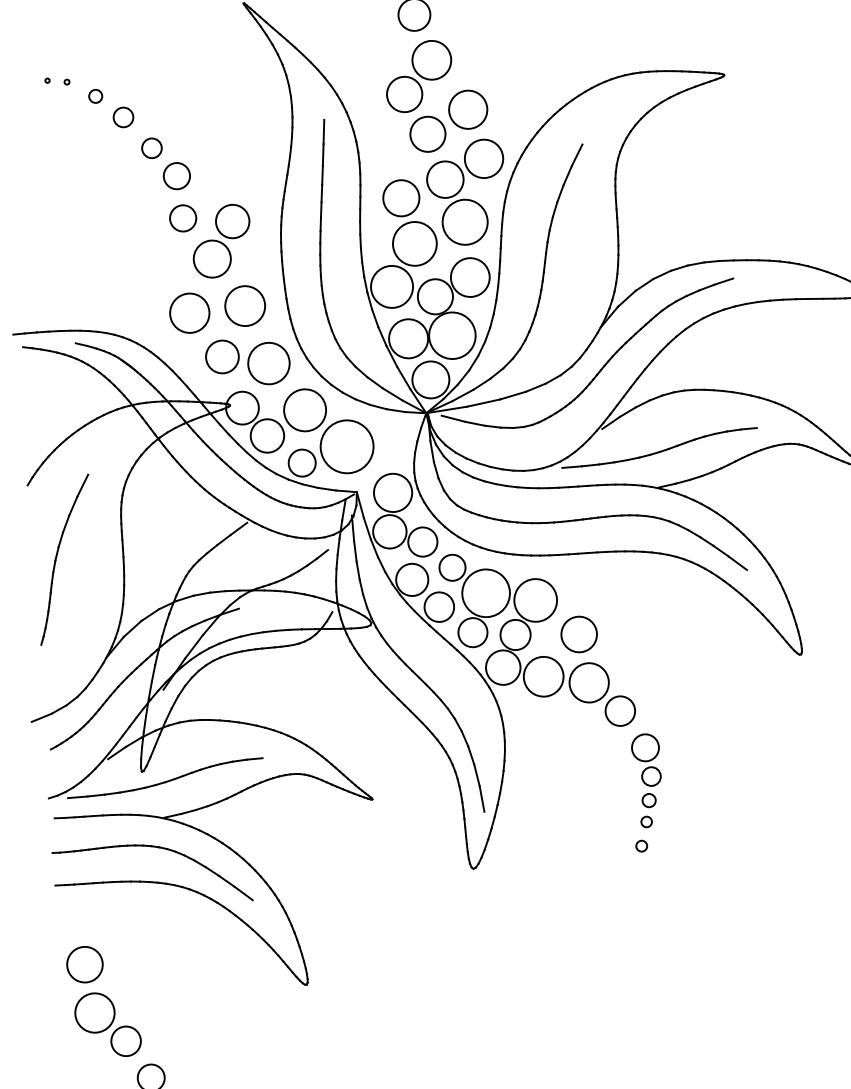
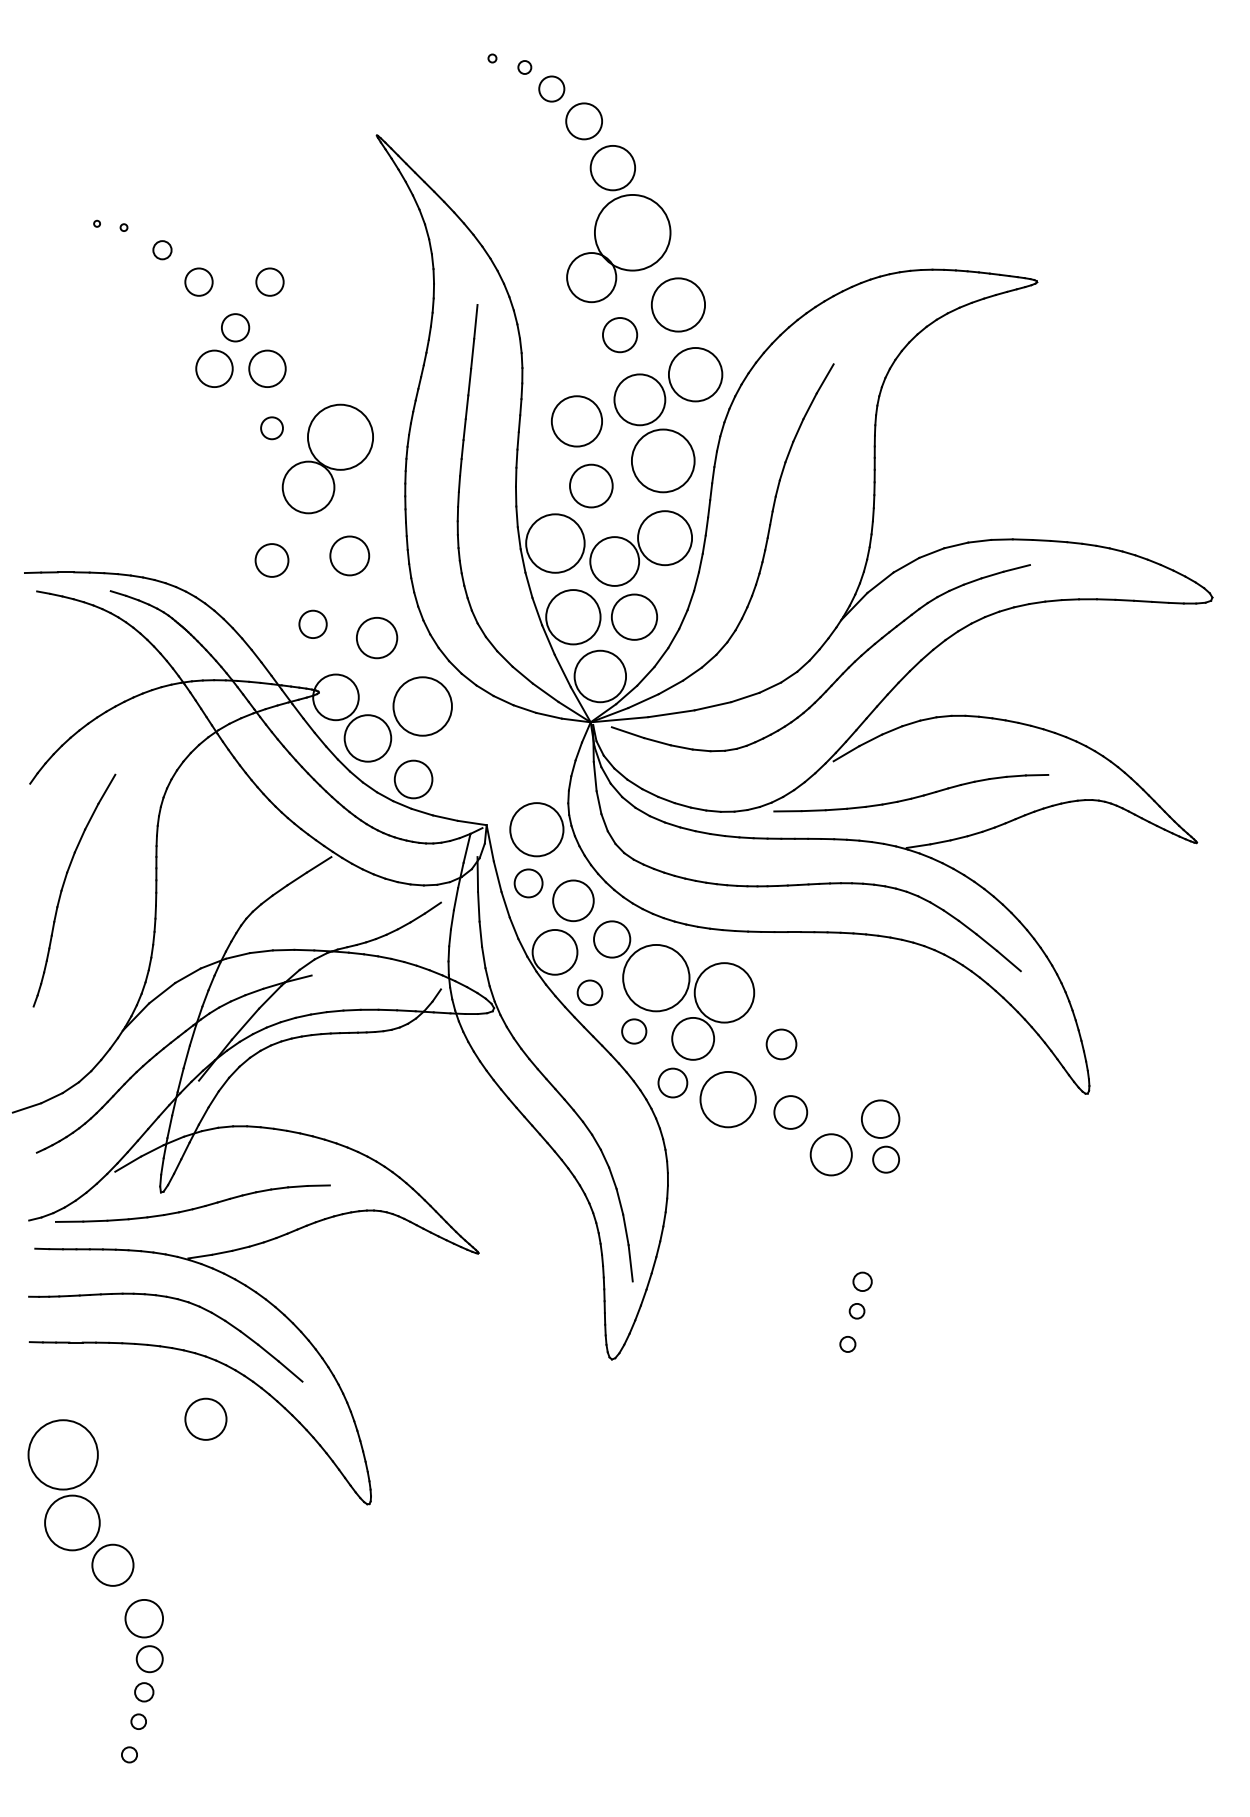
circle: (431, 60) -> (632, 232), size x1.4
circle: (173, 113) -> (269, 281), added
circle: (427, 133) -> (619, 334), size x0.7
circle: (138, 178) -> (214, 368), added
circle: (182, 218) -> (271, 428), size x0.6
circle: (232, 221) -> (340, 437), size x1.4
circle: (414, 243) -> (590, 485), size x0.7
circle: (245, 305) -> (349, 555), size x0.7
circle: (189, 313) -> (271, 560), size x0.6
circle: (452, 335) -> (634, 616), size x0.7
circle: (221, 357) -> (312, 624), size x0.6
circle: (268, 363) -> (376, 637), size x0.7
circle: (347, 446) -> (477, 760), removed
circle: (389, 531) -> (528, 883), size x0.6
circle: (438, 606) -> (589, 992), size x0.6
circle: (473, 632) -> (634, 1031), size x0.6
circle: (579, 634) -> (781, 1044), size x0.6
circle: (502, 667) -> (672, 1083), size x0.6
circle: (589, 682) -> (790, 1112), size x0.6
part: (646, 760) -> (880, 1136), moved
circle: (185, 931) -> (205, 1418), added
circle: (85, 964) -> (63, 1454), size x1.4

